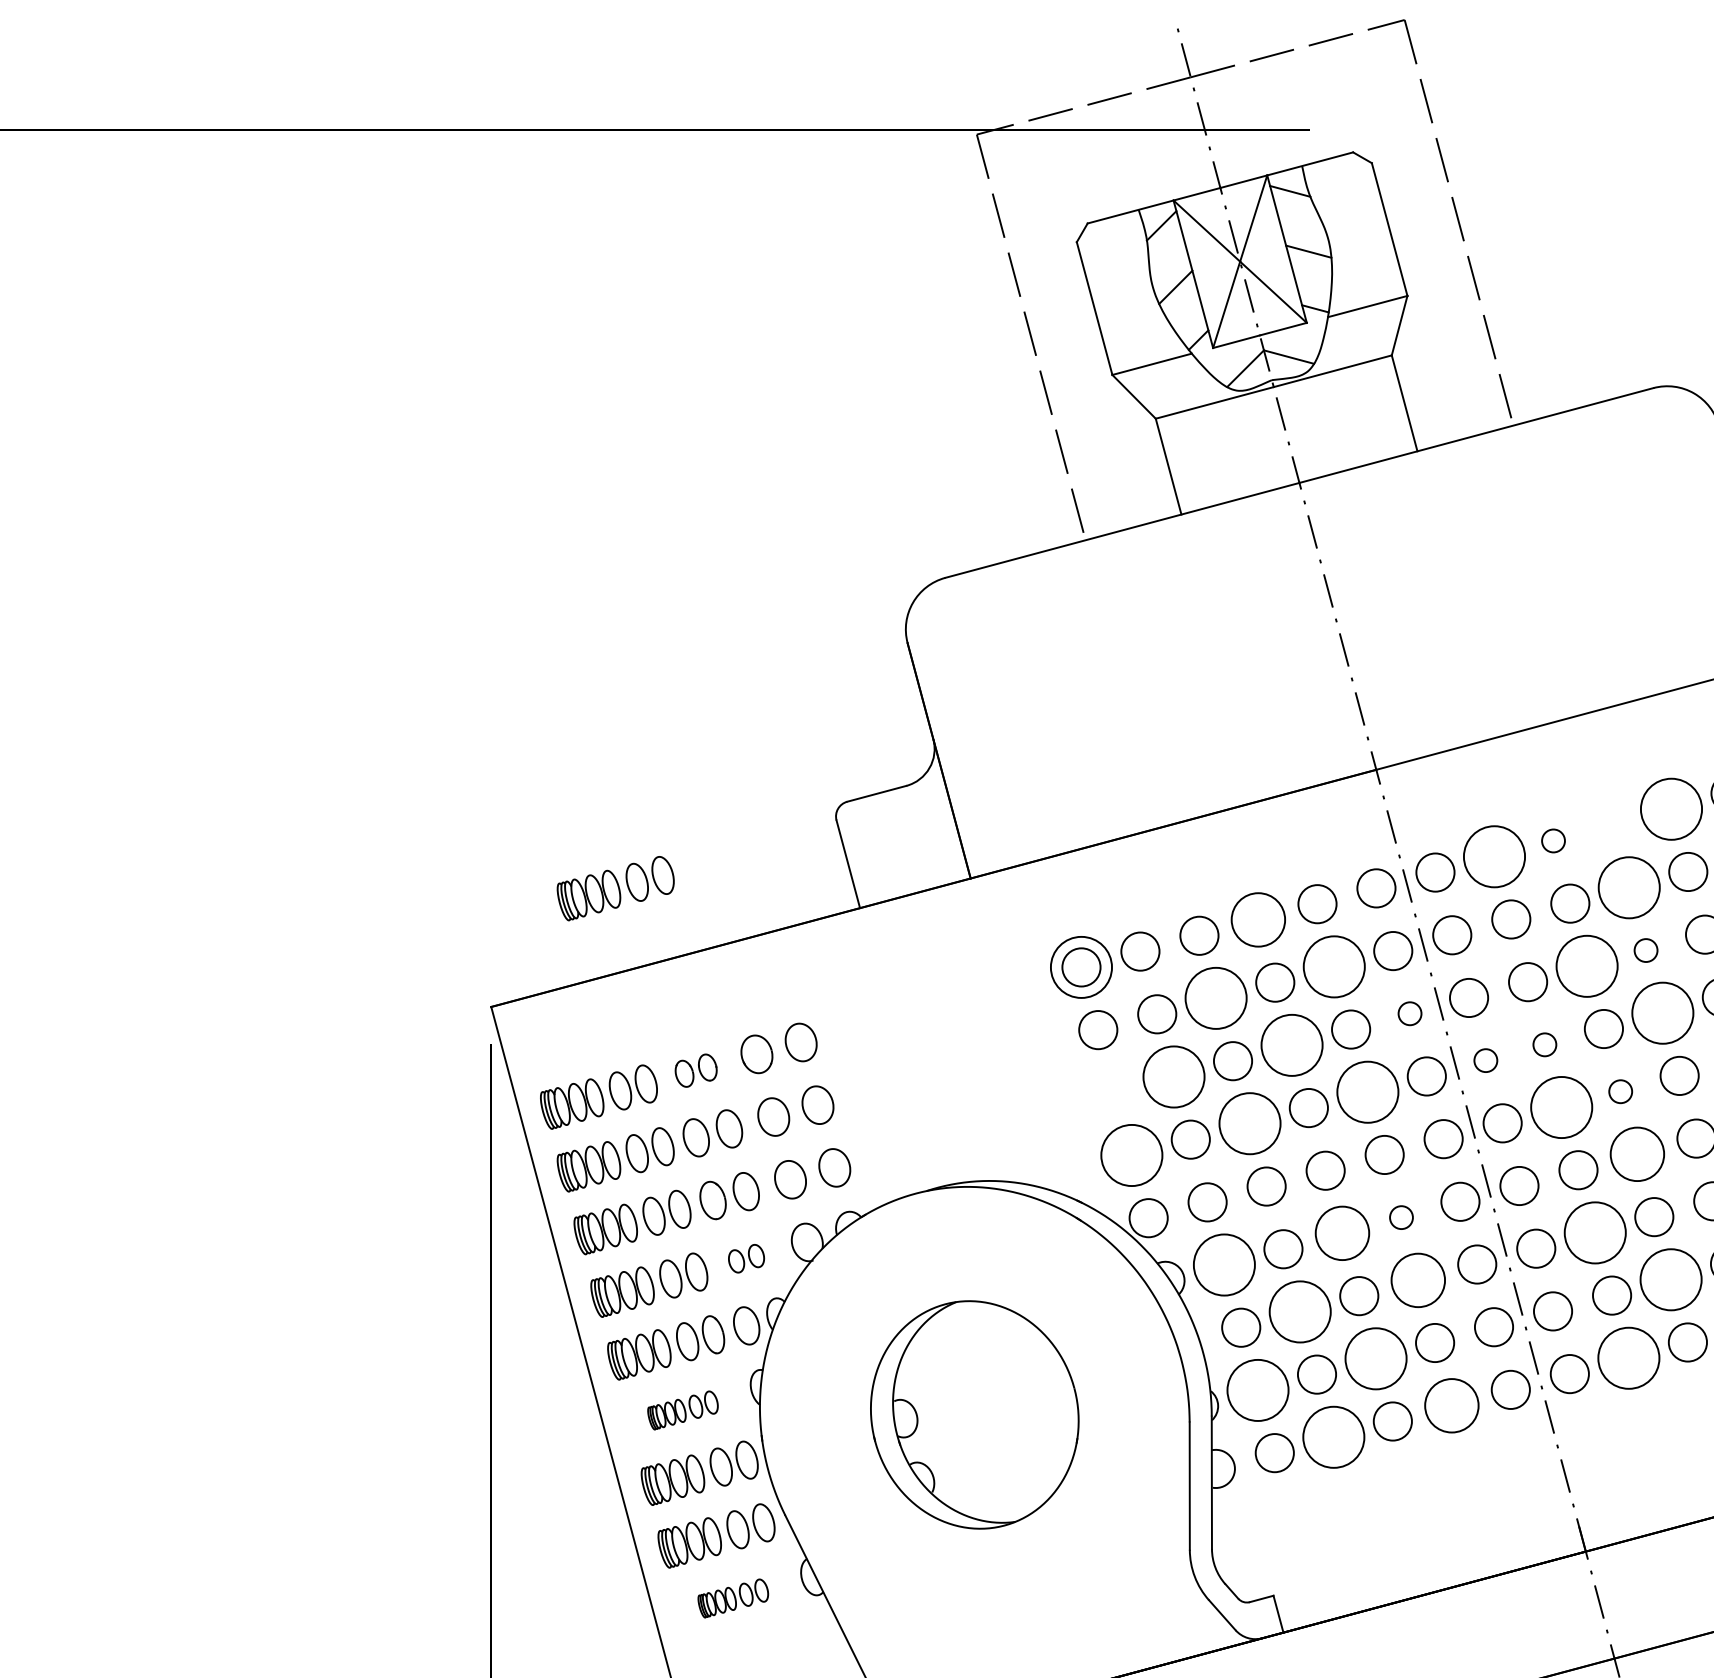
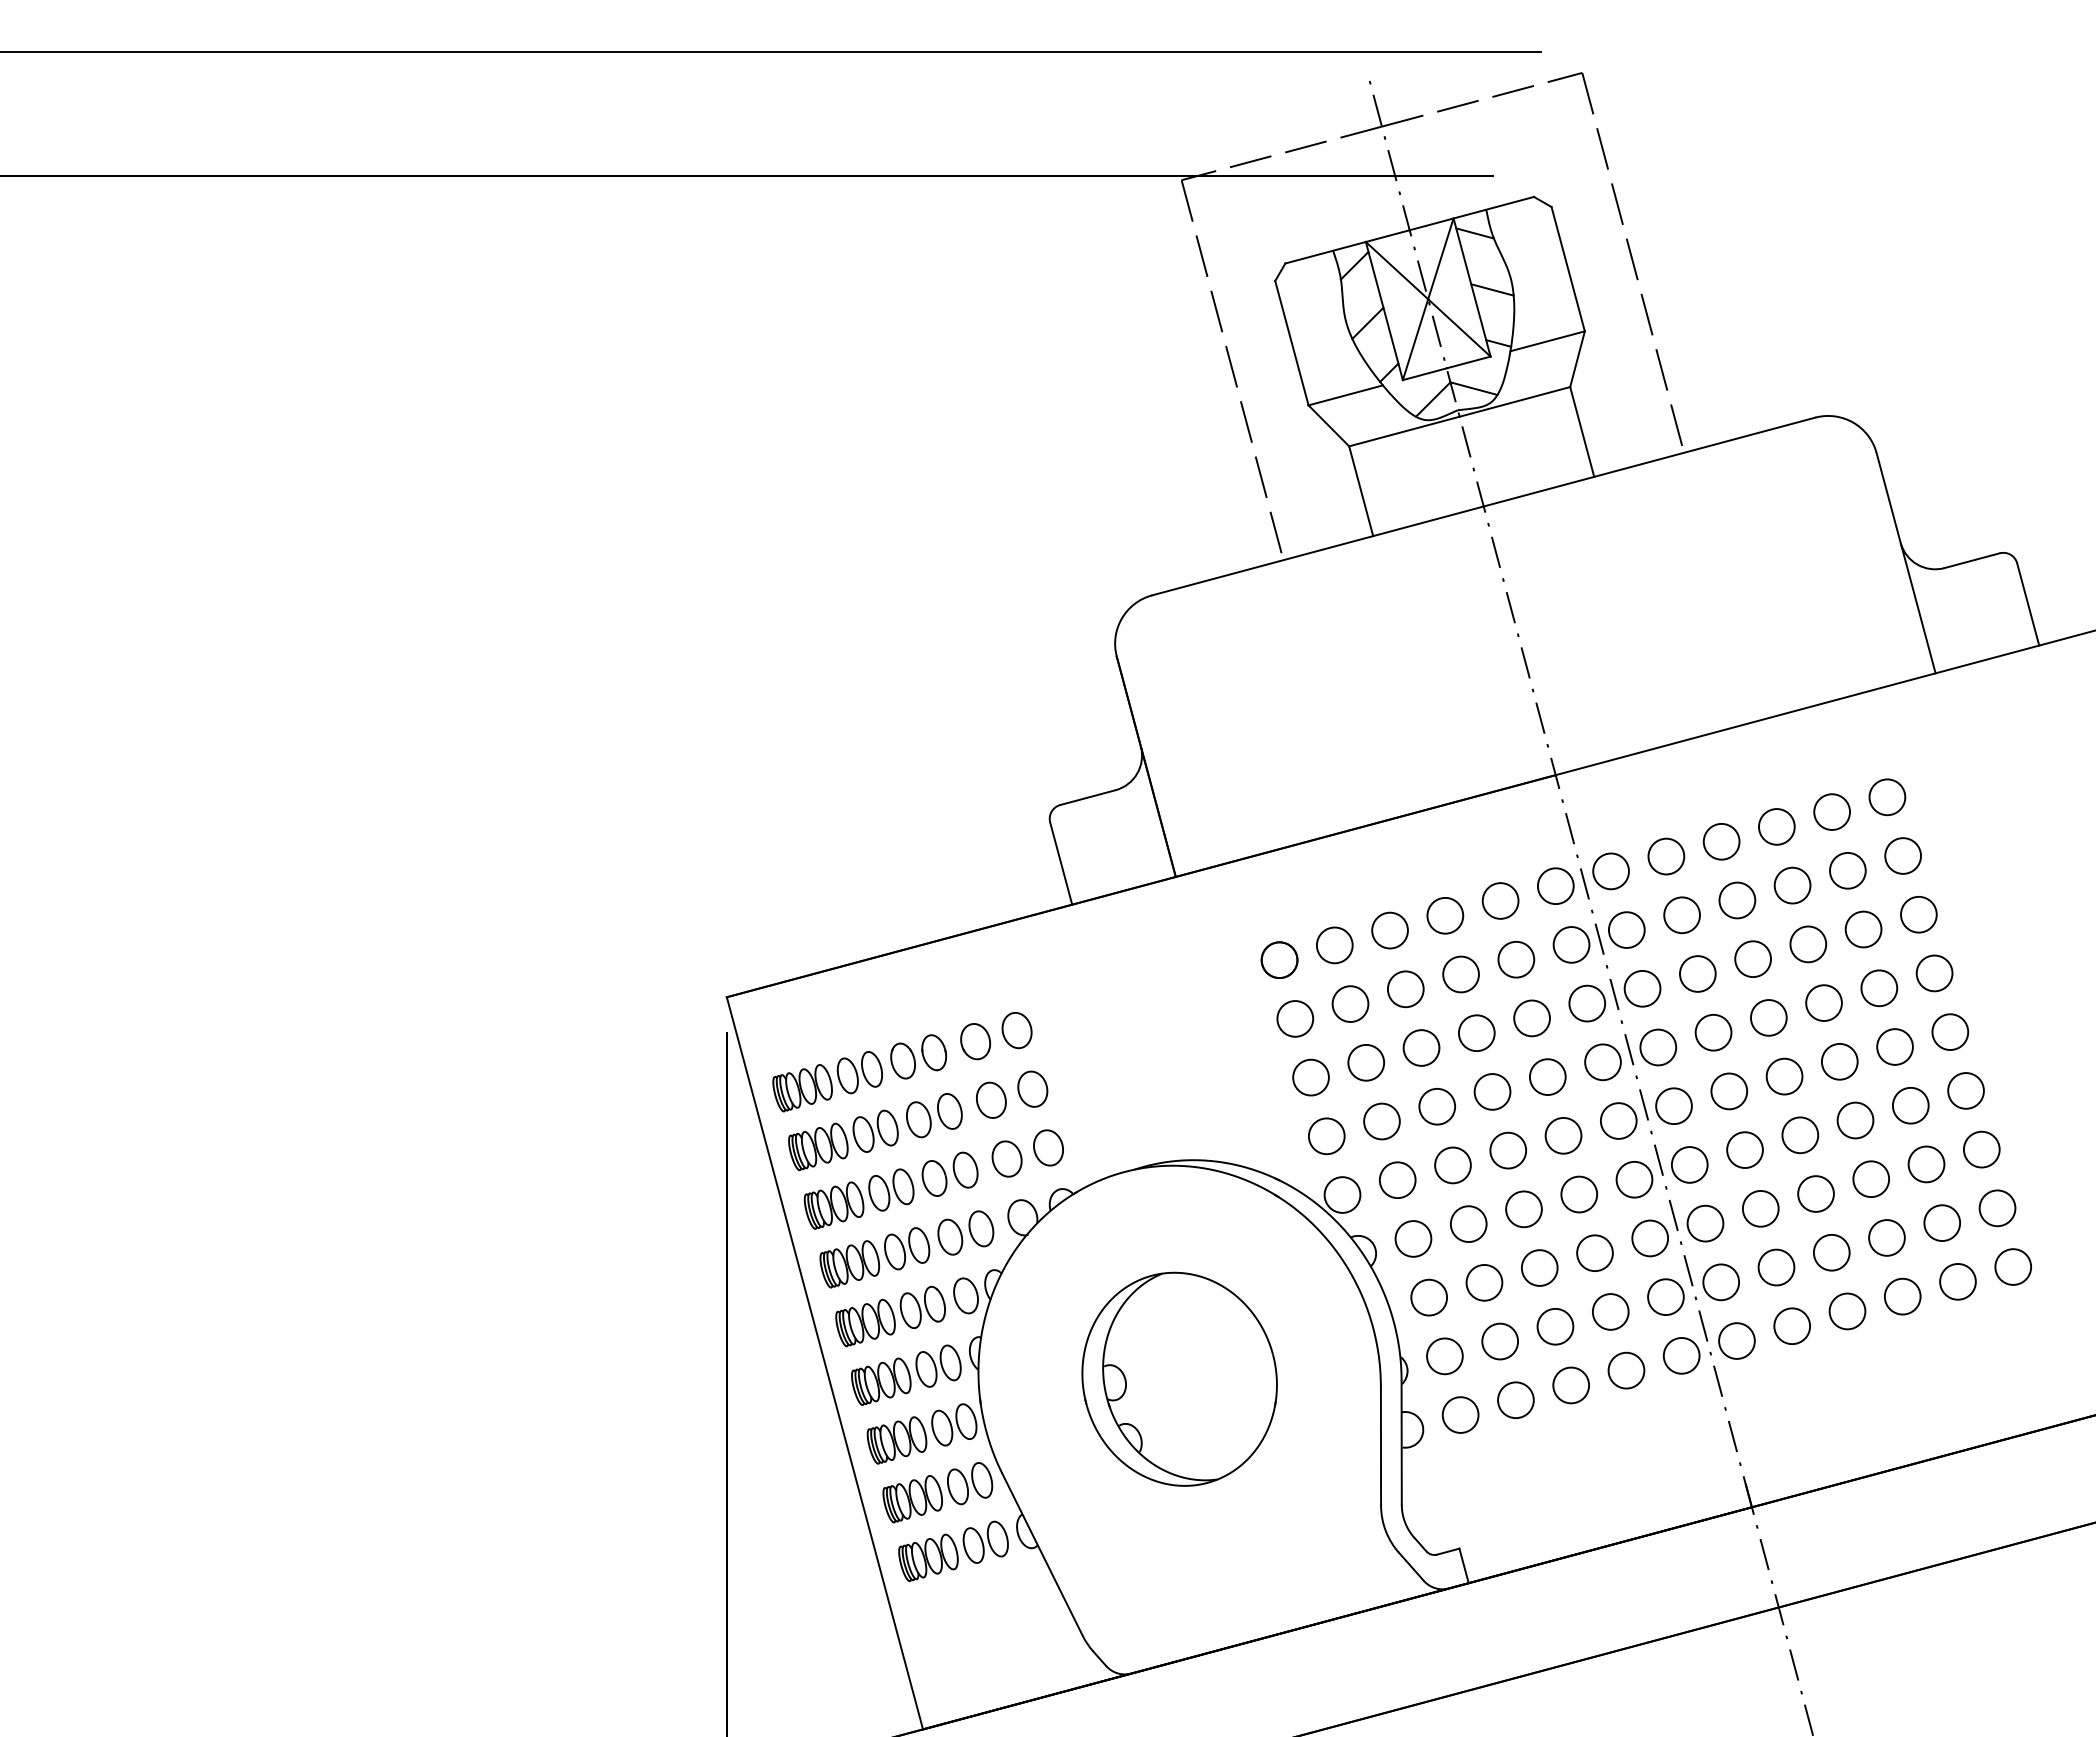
circle: (1671, 808) -> (1832, 811), size x0.62
circle: (1612, 824) -> (1776, 826), added
circle: (1553, 840) -> (1721, 841), size x1.67
circle: (1494, 856) -> (1666, 856), size x0.62
circle: (1629, 887) -> (1792, 885), size x0.62
part: (615, 888) -> (843, 886), removed
circle: (1258, 919) -> (1445, 915), size x0.71
circle: (1646, 950) -> (1808, 944), size x1.67
circle: (1334, 966) -> (1516, 959), size x0.62
circle: (1587, 966) -> (1753, 959), size x0.62
circle: (1081, 967) -> (1279, 960), size x0.62
circle: (1215, 998) -> (1405, 989), size x0.62
circle: (1662, 1012) -> (1823, 1002), size x0.62
circle: (1410, 1013) -> (1587, 1003), size x1.67
circle: (1544, 1044) -> (1713, 1032), size x1.67
circle: (1291, 1045) -> (1476, 1033), size x0.62
circle: (1486, 1060) -> (1658, 1047), size x1.67
part: (695, 1070) -> (918, 1056), size x1.43
circle: (1174, 1076) -> (1366, 1062), size x0.62
circle: (1620, 1091) -> (1784, 1076), size x1.67
circle: (1114, 1092) -> (1310, 1077), added
circle: (1367, 1092) -> (1547, 1077), size x0.62
circle: (1561, 1107) -> (1729, 1091), size x0.62
circle: (1249, 1123) -> (1436, 1106), size x0.62
circle: (1637, 1154) -> (1800, 1135), size x0.71
circle: (1131, 1155) -> (1326, 1136), size x0.62
circle: (1401, 1217) -> (1579, 1194), size x1.67
circle: (1594, 1232) -> (1760, 1208), size x0.62
circle: (1341, 1233) -> (1523, 1209), size x0.71
part: (746, 1258) -> (965, 1232), size x1.67
circle: (1224, 1264) -> (1413, 1238), size x0.62
circle: (1417, 1279) -> (1594, 1252), size x0.71
circle: (1670, 1279) -> (1831, 1252), size x0.62
circle: (1300, 1311) -> (1484, 1282), size x0.62
circle: (1376, 1358) -> (1555, 1326), size x0.62
circle: (1629, 1358) -> (1792, 1326), size x0.62
circle: (1257, 1390) -> (1444, 1356), size x0.62
circle: (1451, 1405) -> (1626, 1370), size x0.71
part: (683, 1409) -> (906, 1374), size x1.67
circle: (1333, 1437) -> (1515, 1400), size x0.62
part: (733, 1597) -> (953, 1550), size x1.67

